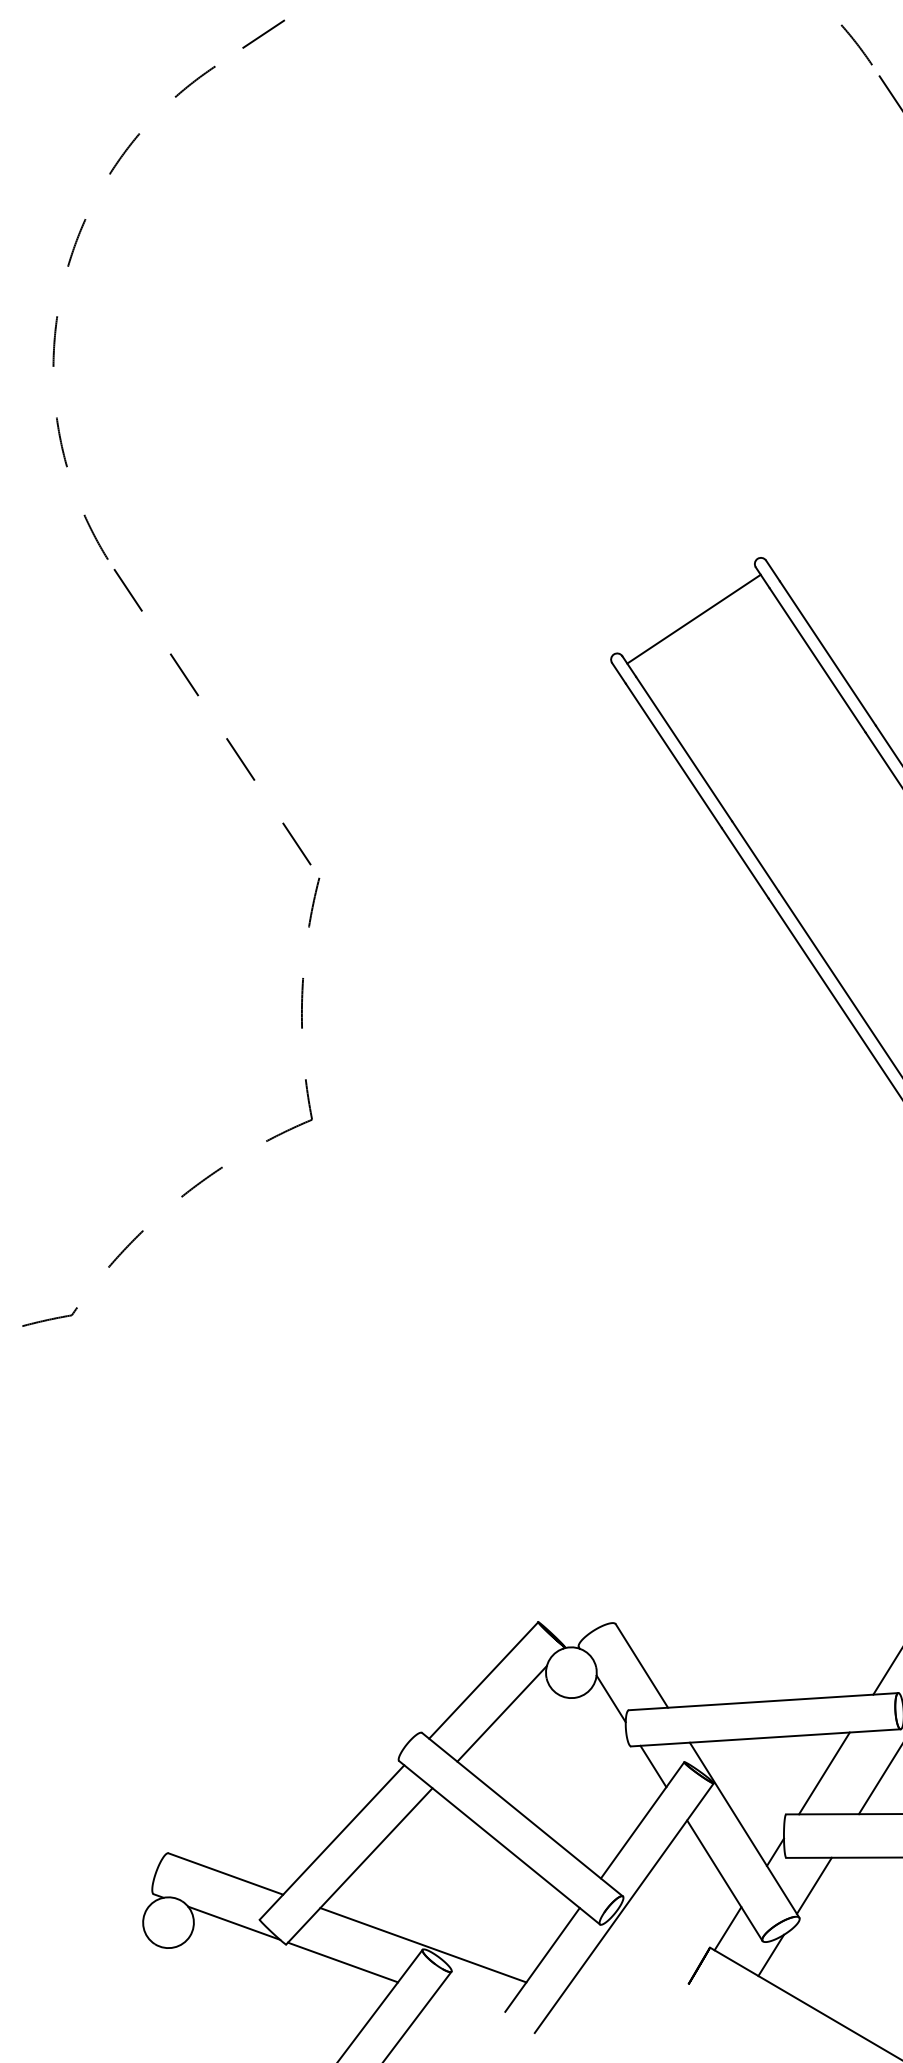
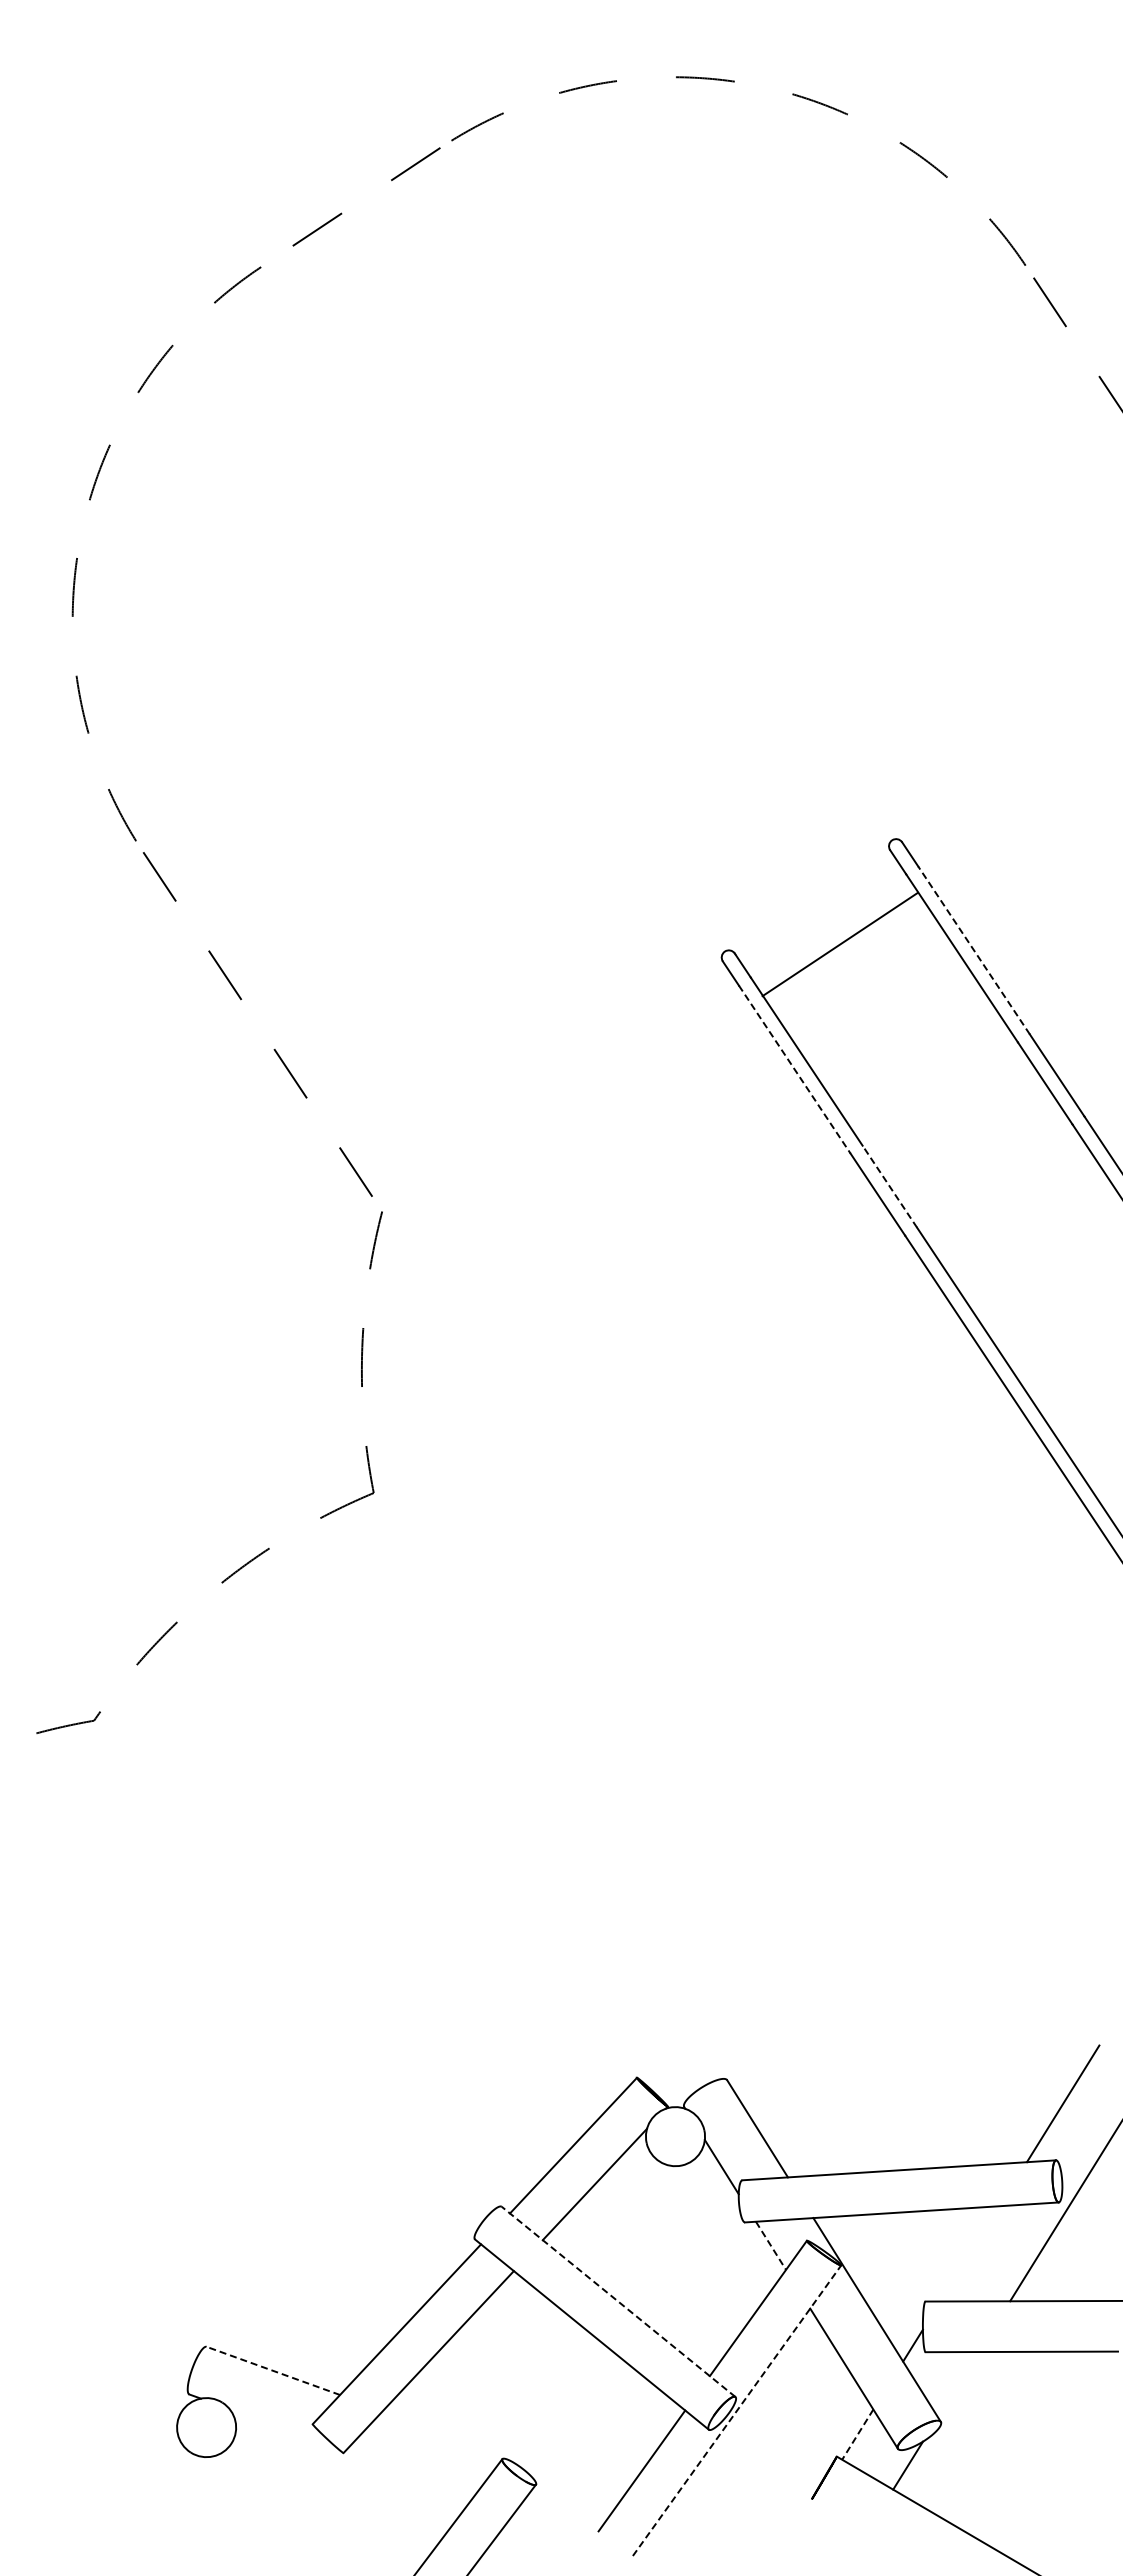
line: (693, 619) -> (839, 944), moved
line: (828, 653) -> (974, 950), solid -> dashed
line: (673, 755) -> (794, 1069), solid -> dashed
line: (755, 856) -> (889, 1186), solid -> dashed
line: (653, 1767) -> (771, 2246), solid -> dashed
line: (823, 1773) -> (969, 2253), removed
line: (522, 1814) -> (618, 2301), solid -> dashed
line: (225, 1873) -> (273, 2370), solid -> dashed
line: (814, 1885) -> (958, 2384), removed
line: (624, 1908) -> (737, 2410), solid -> dashed
line: (233, 1922) -> (282, 2427), removed
line: (727, 1928) -> (857, 2434), solid -> dashed
line: (423, 1944) -> (503, 2453), removed
line: (342, 1962) -> (409, 2473), removed

